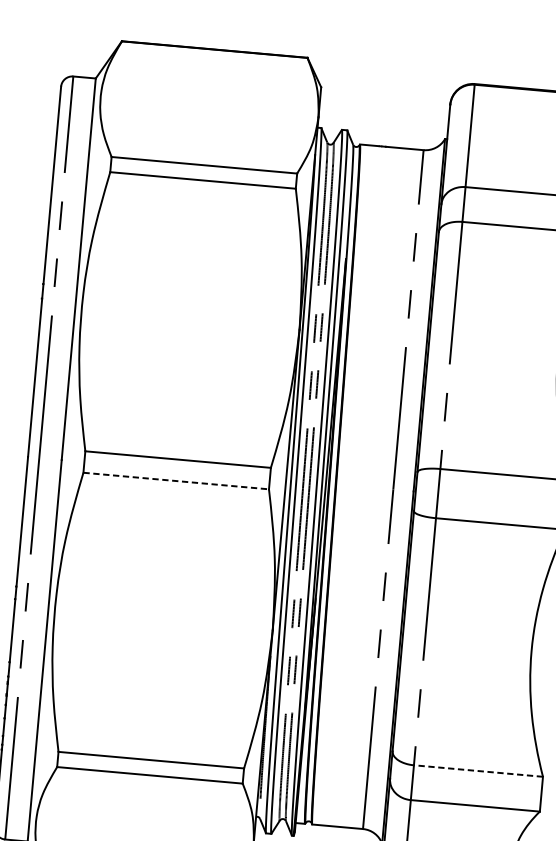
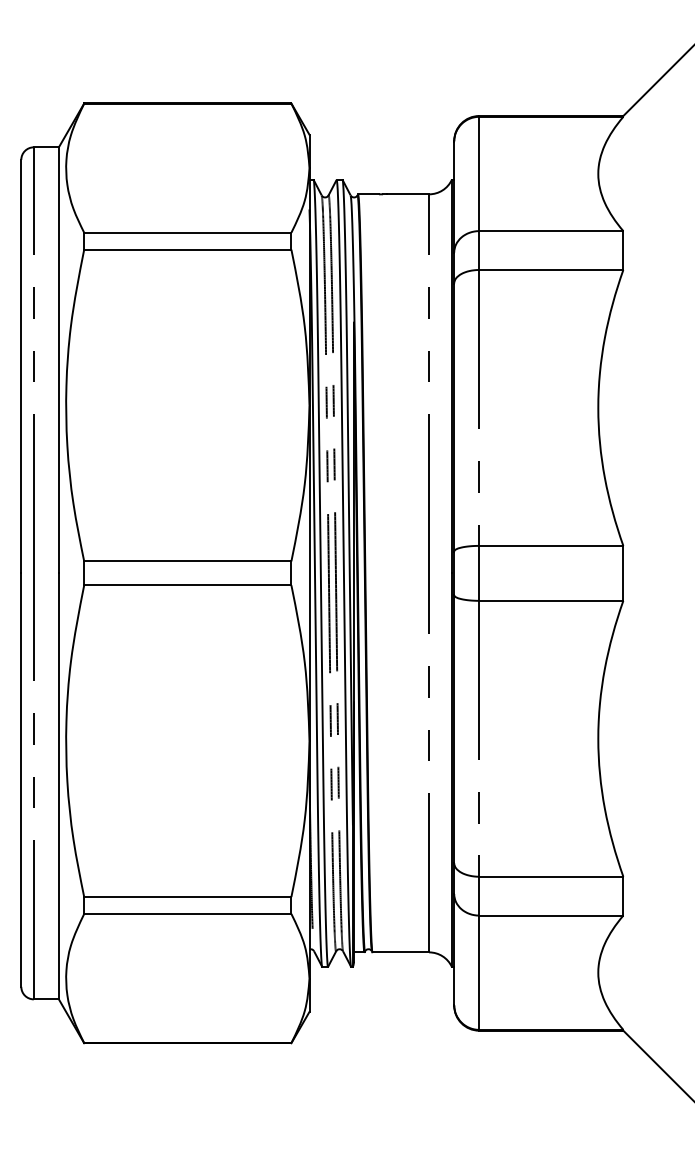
line: (175, 481) -> (187, 585), dashed -> solid
line: (477, 770) -> (550, 876), dashed -> solid

